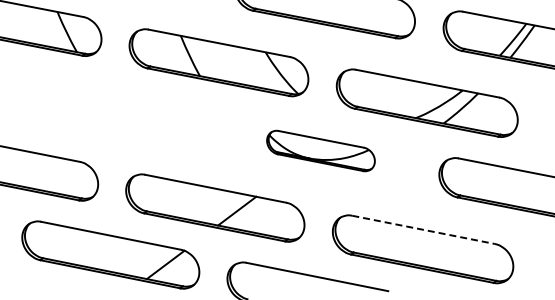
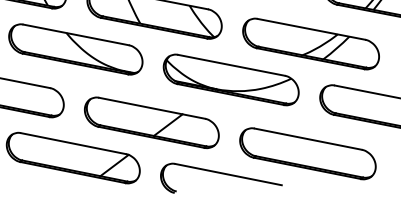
part: (113, 110) -> (75, 49), added
part: (320, 150) -> (230, 79), size x1.67
line: (423, 229) -> (308, 138), dashed -> solid

